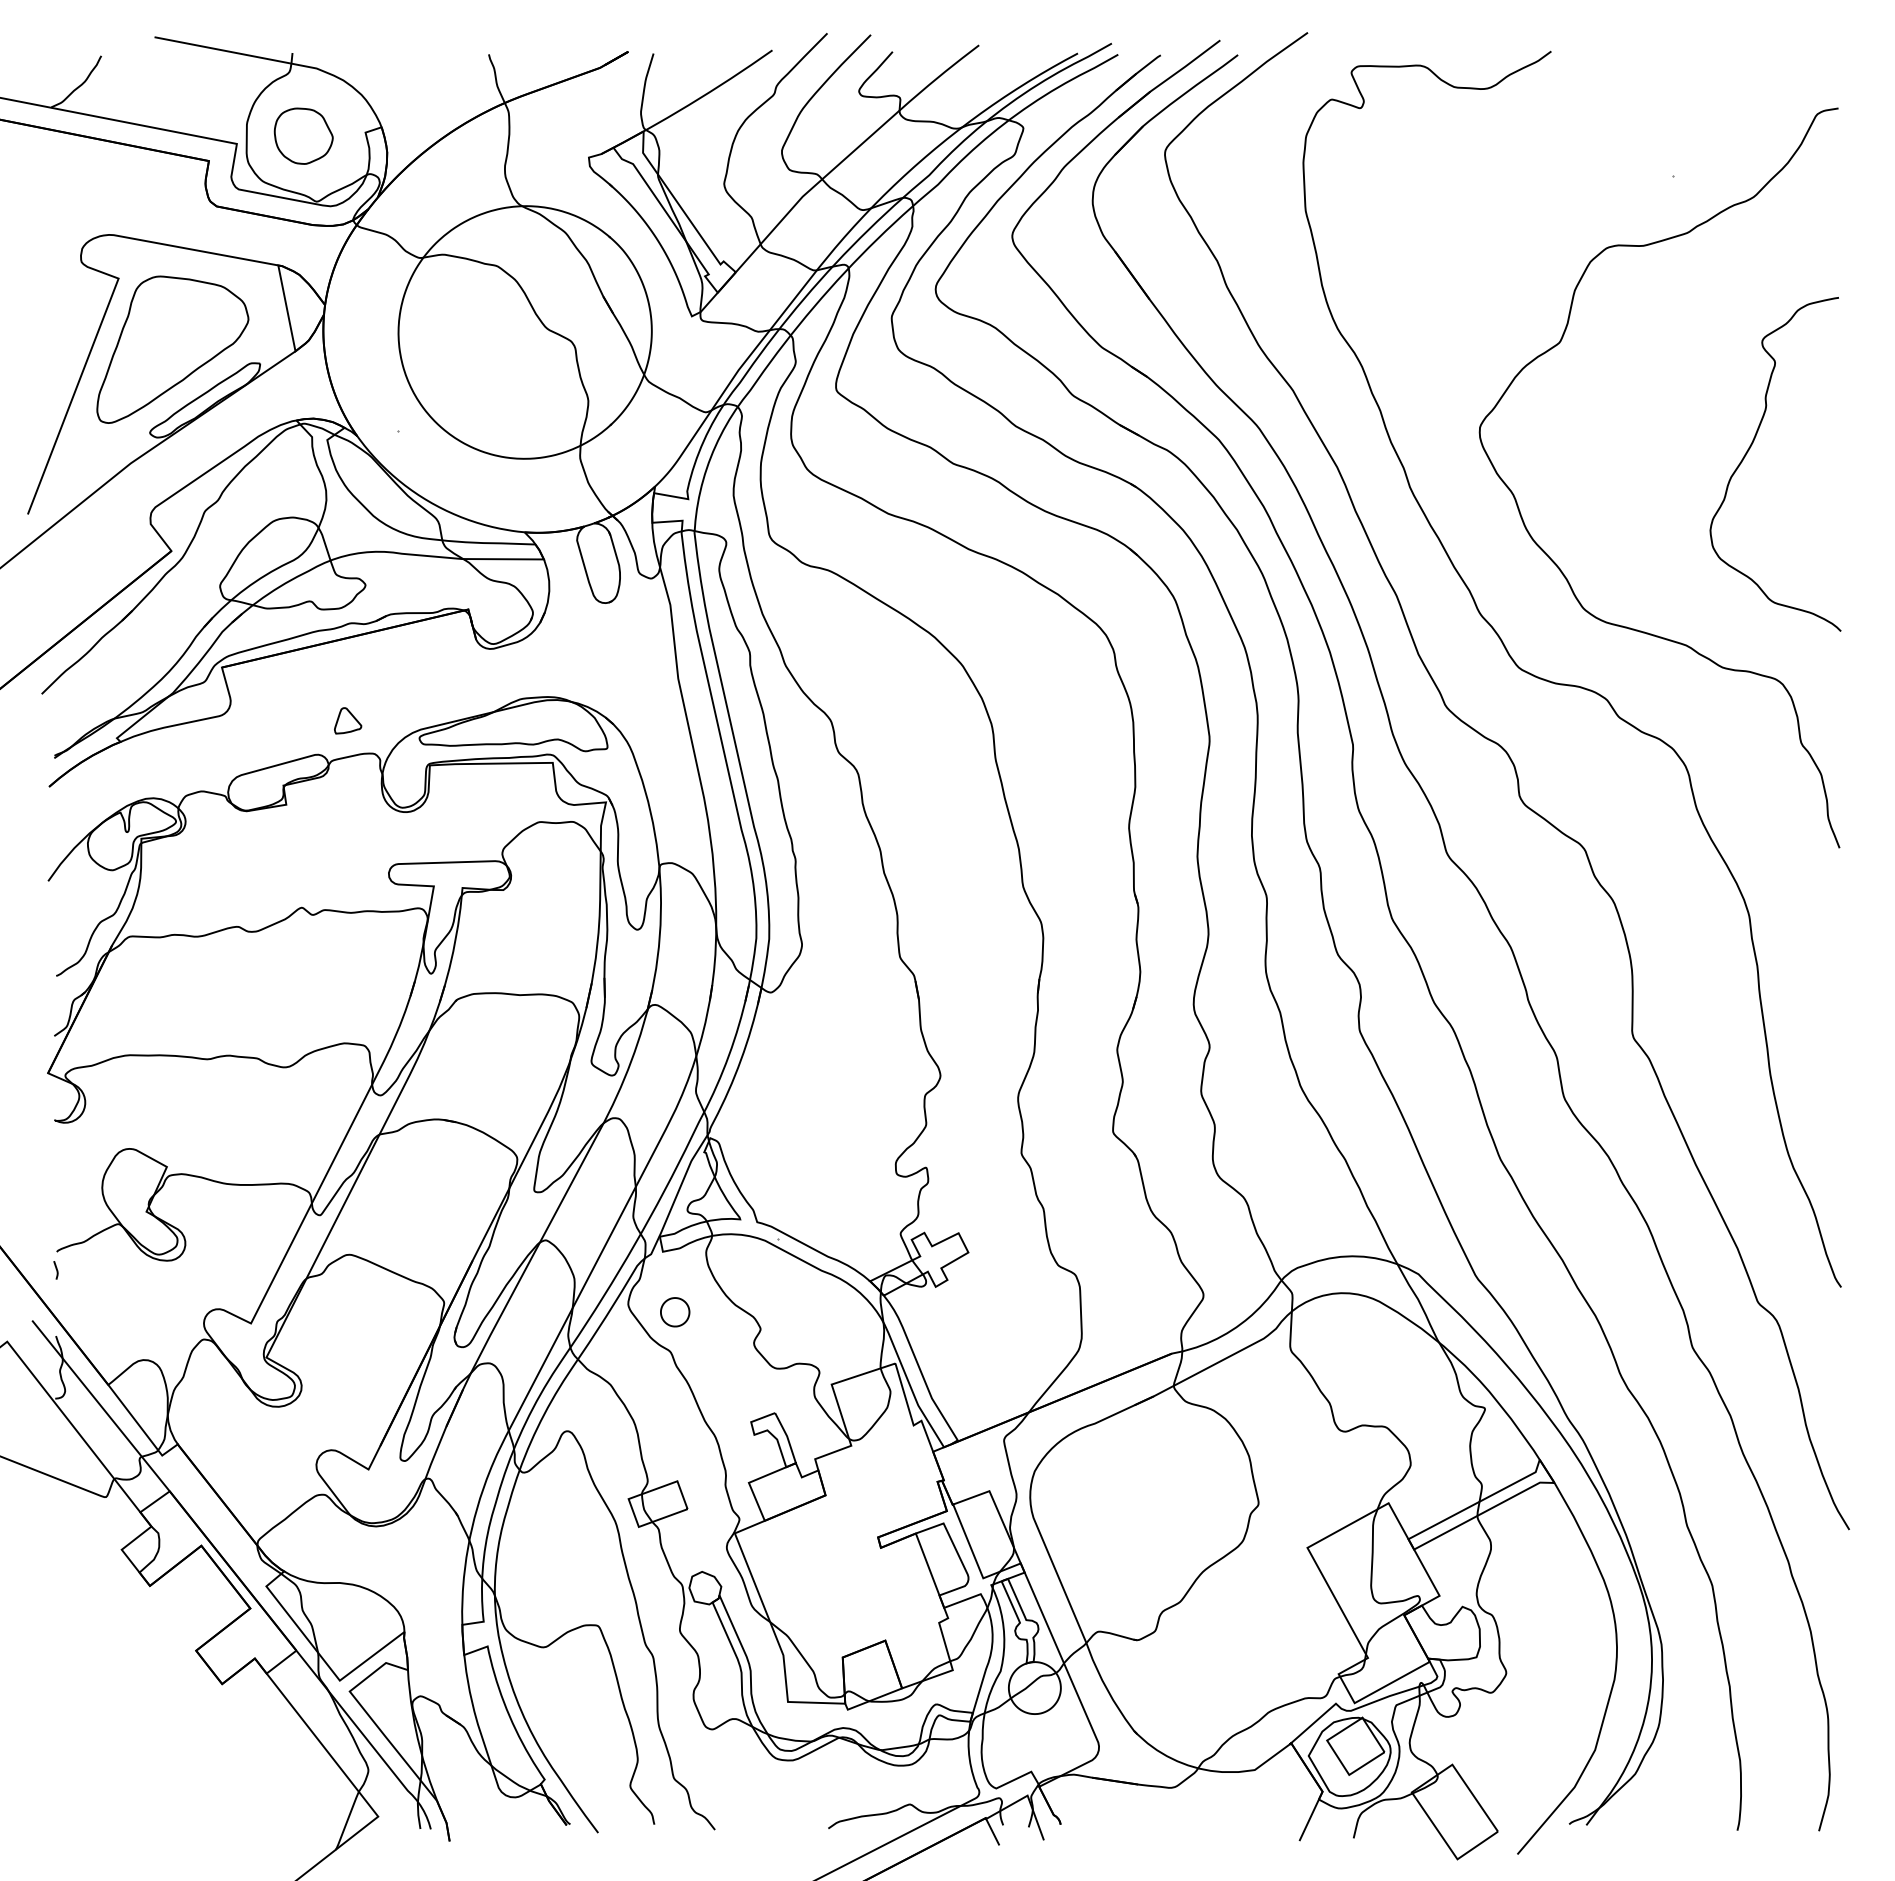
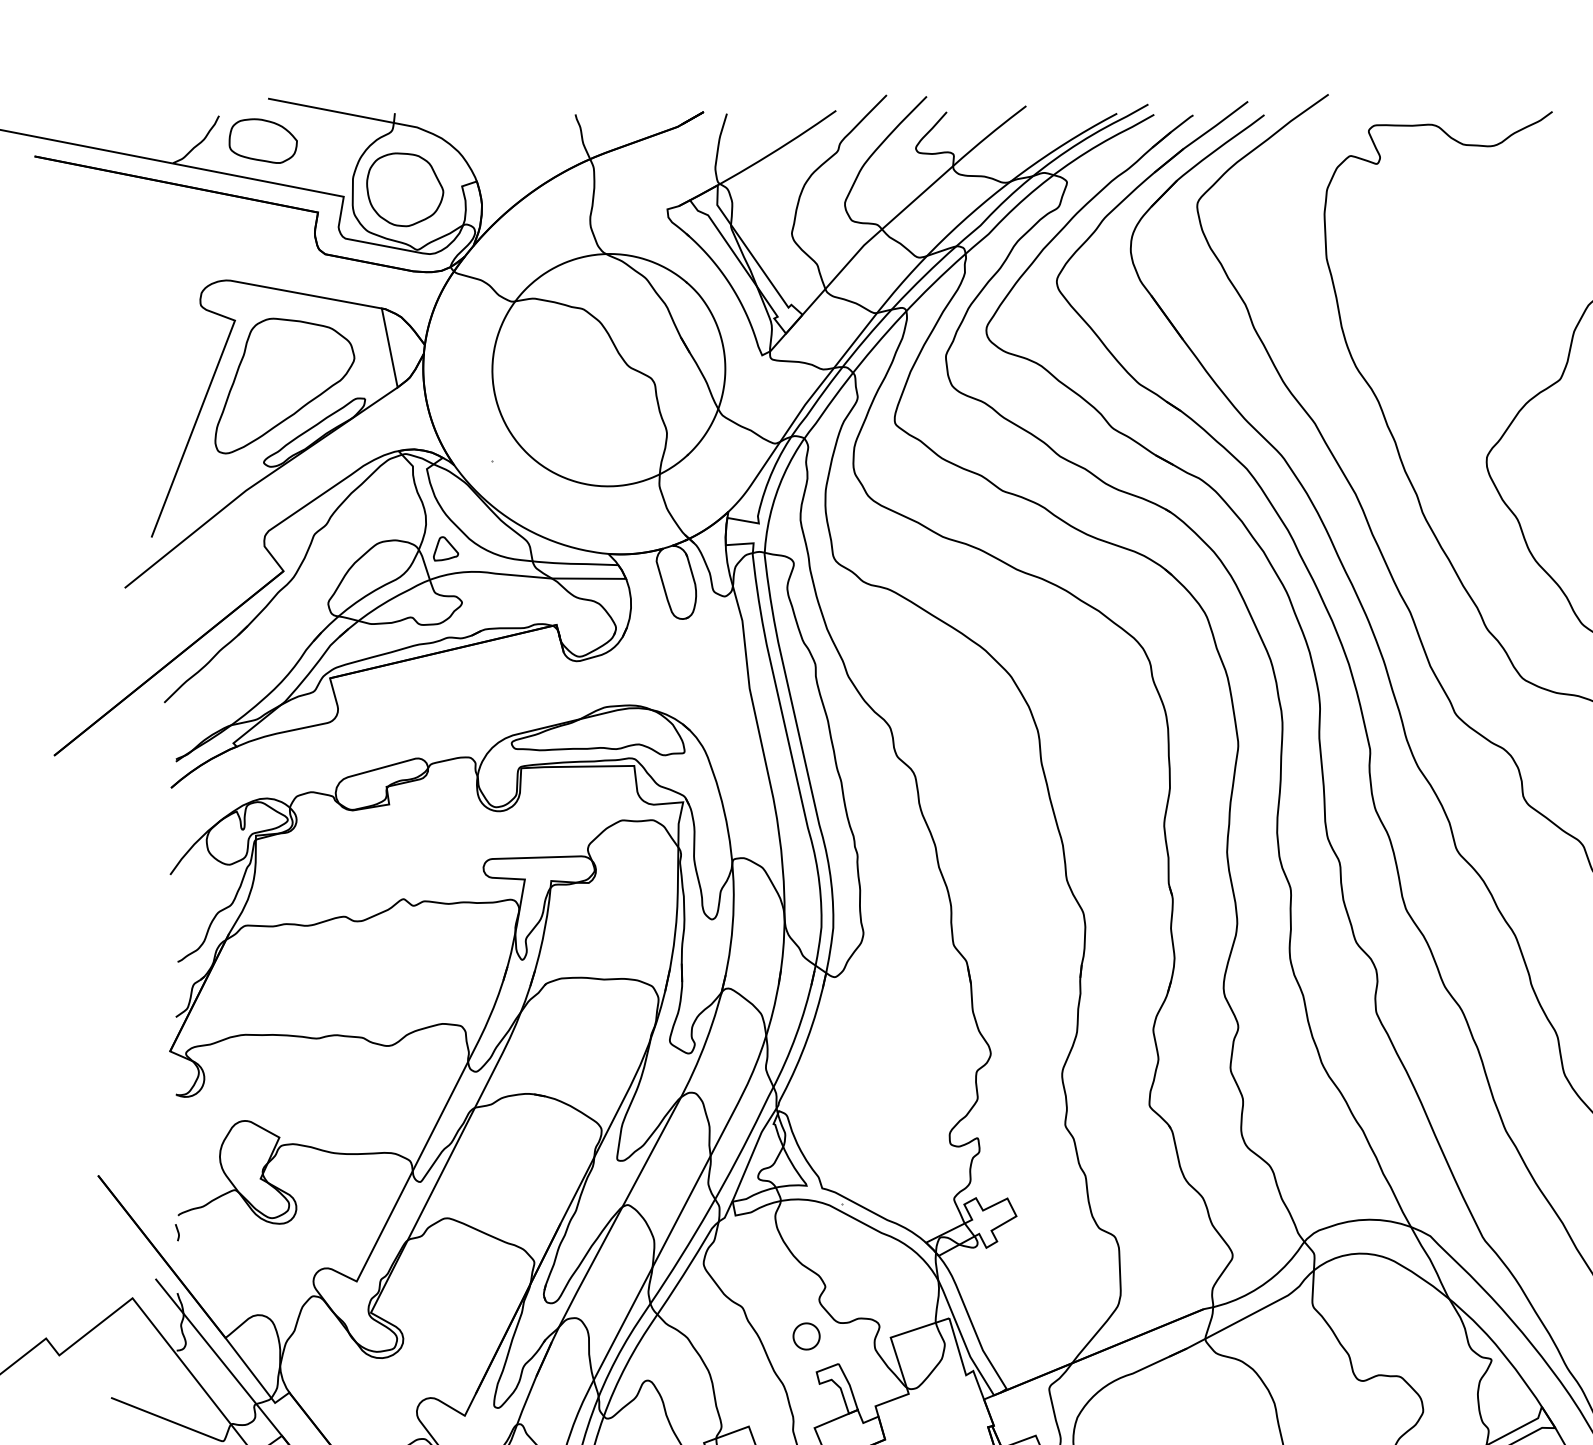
part: (148, 83) -> (262, 141), added
part: (303, 135) -> (405, 189), size x1.43
part: (348, 720) -> (446, 548), moved
part: (675, 1312) -> (806, 1336), moved

